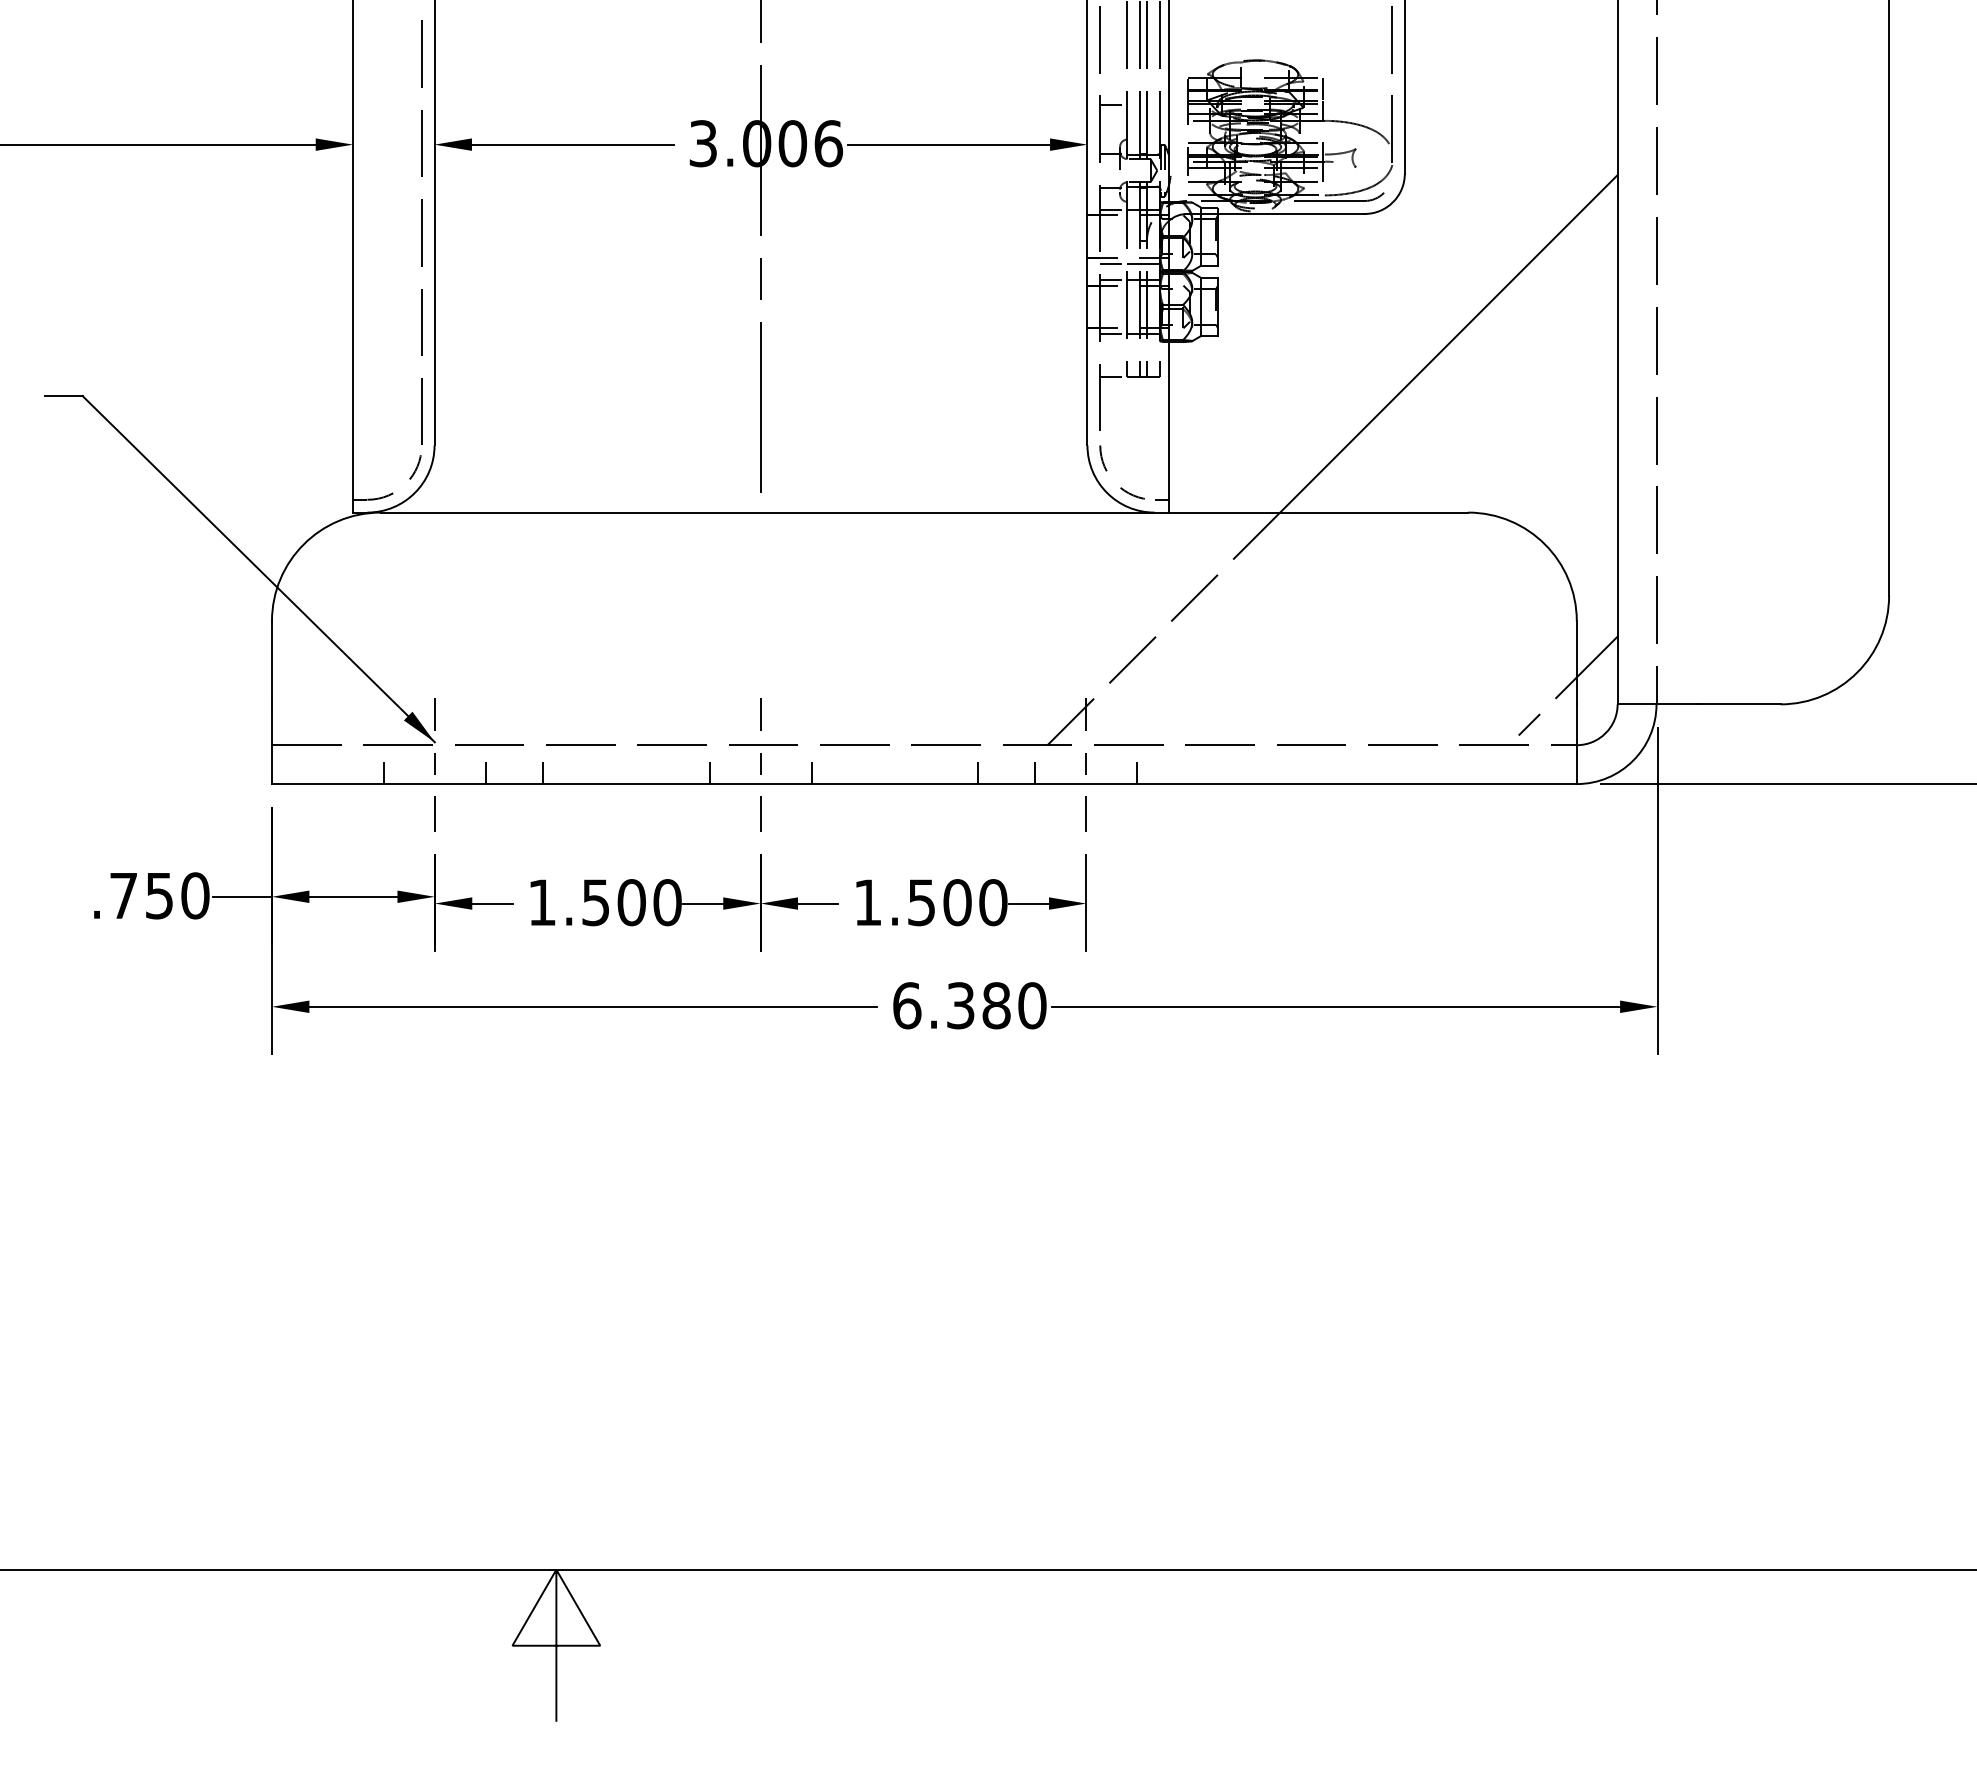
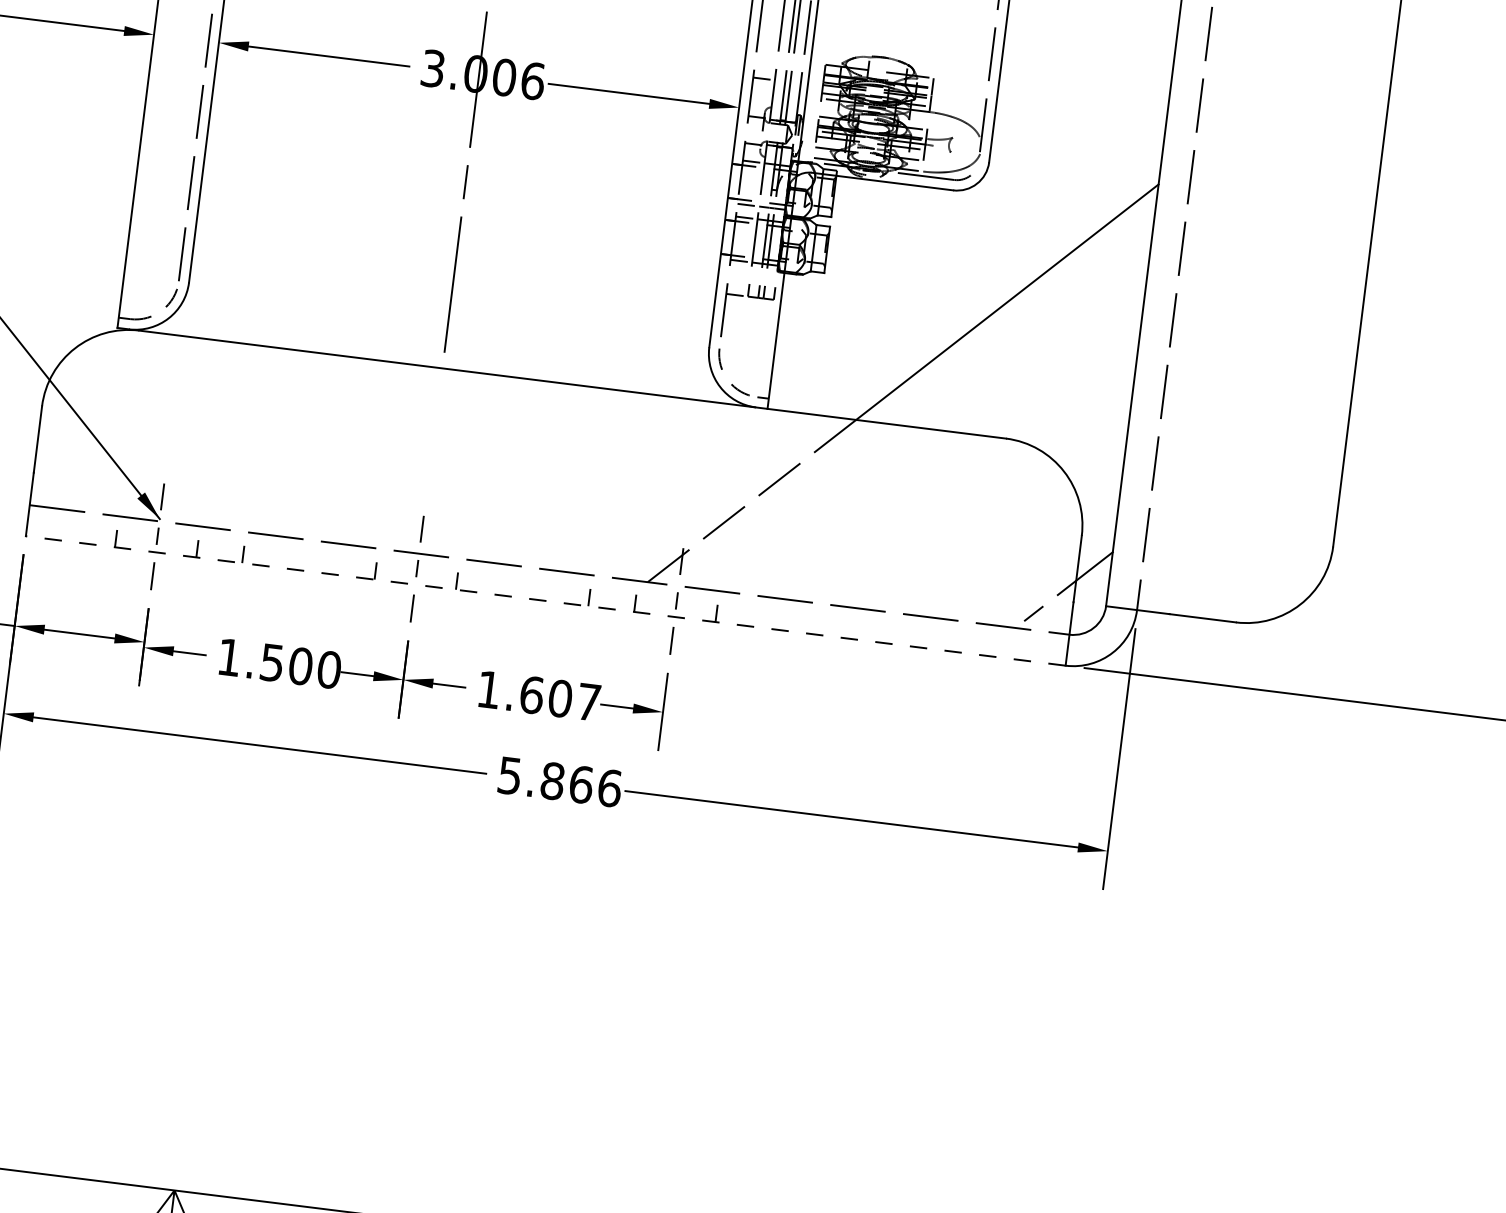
line: (923, 784) -> (545, 601), solid -> dashed
text: (957, 902) -> (560, 698), 1.500 -> 1.607
text: (969, 1005) -> (559, 781), 6.380 -> 5.866

